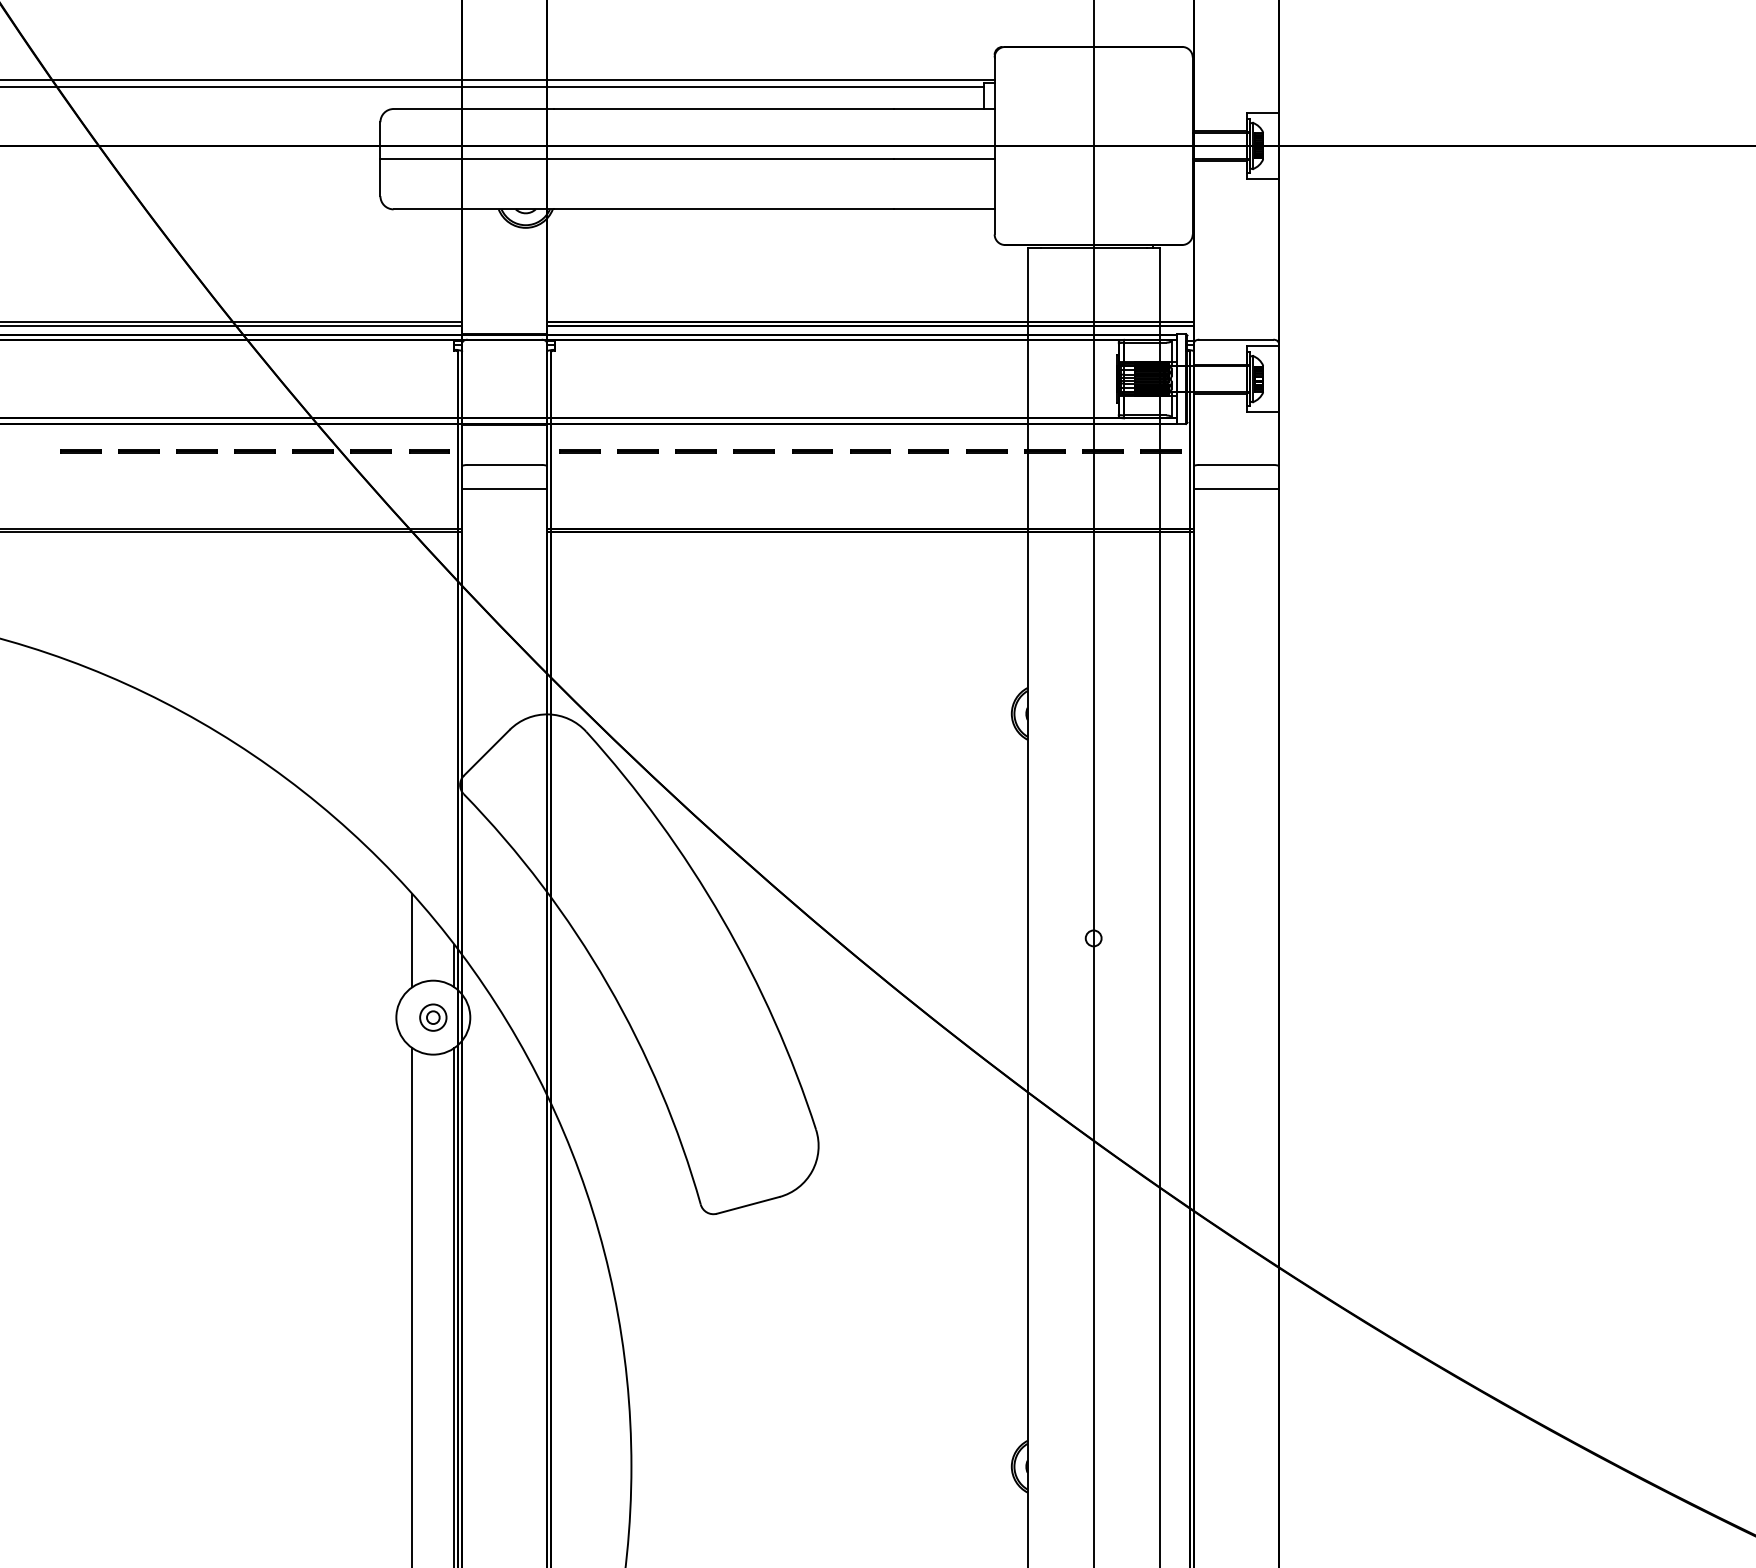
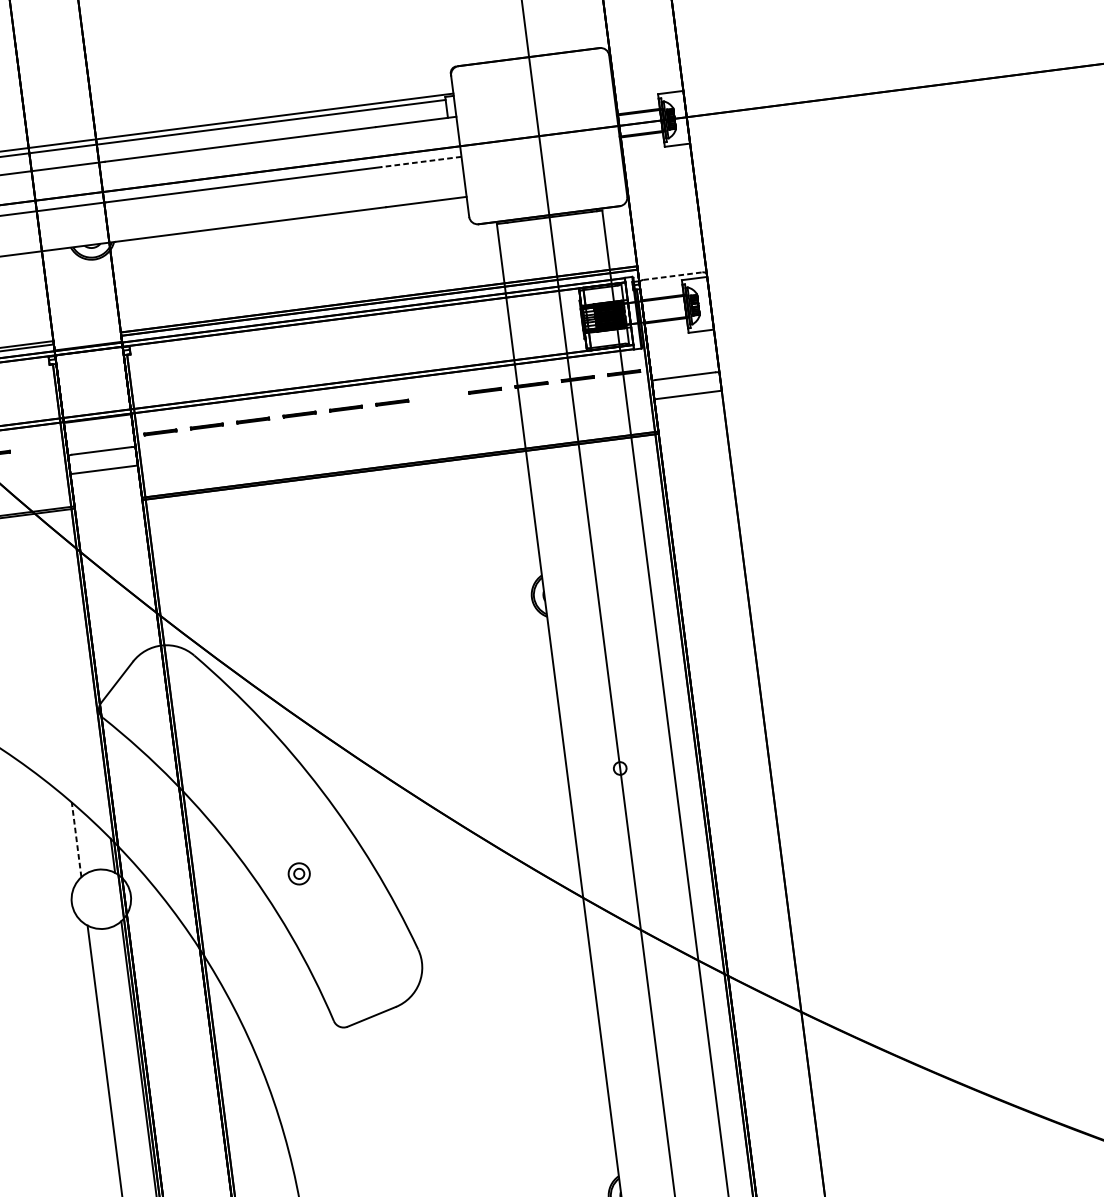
line: (943, 159) -> (420, 162), solid -> dashed
line: (1236, 339) -> (672, 275), solid -> dashed
line: (429, 451) -> (40, 447), removed
line: (928, 451) -> (438, 396), removed
line: (412, 940) -> (76, 839), solid -> dashed
part: (433, 1017) -> (299, 873), moved

